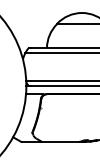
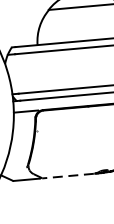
line: (59, 141) -> (67, 175), solid -> dashed

